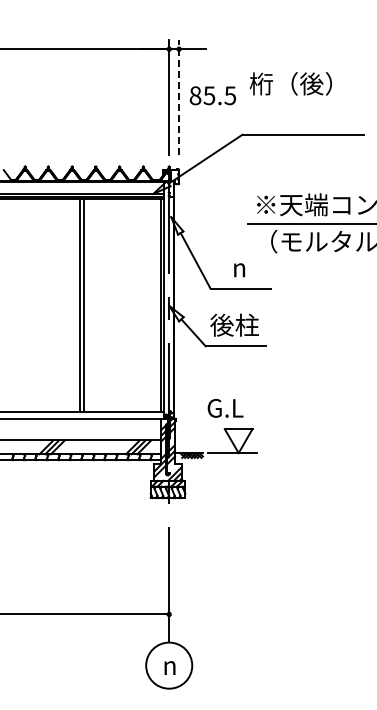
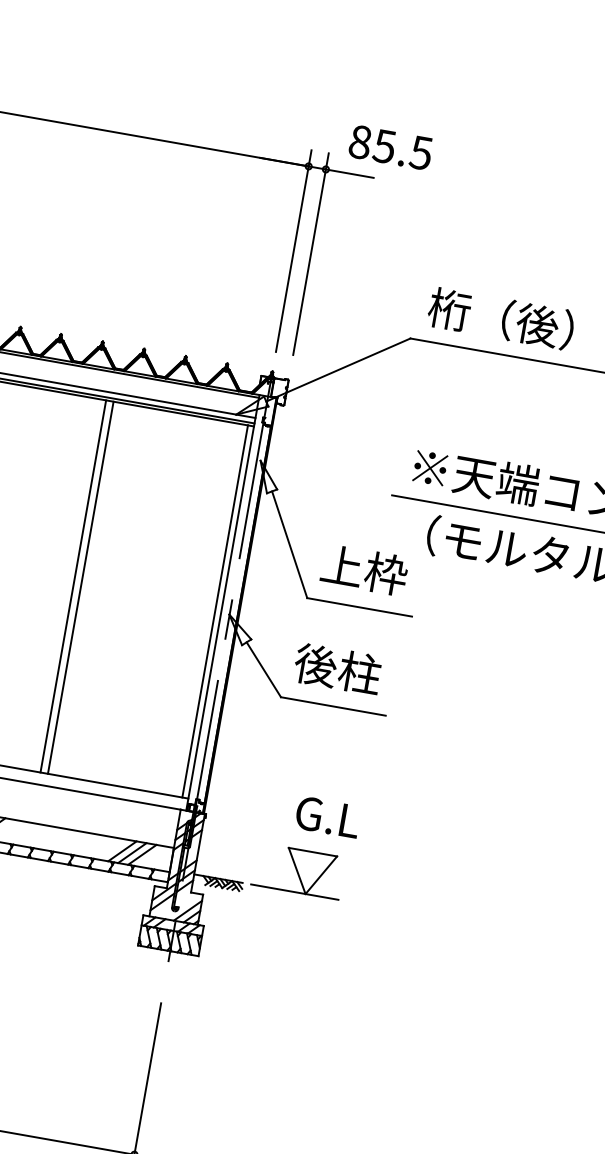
text: (290, 83) -> (500, 317), moved
text: (212, 95) -> (390, 147), moved
line: (179, 97) -> (311, 253), dashed -> solid
text: (239, 267) -> (364, 569), n -> 上枠
text: (225, 407) -> (328, 815), moved

